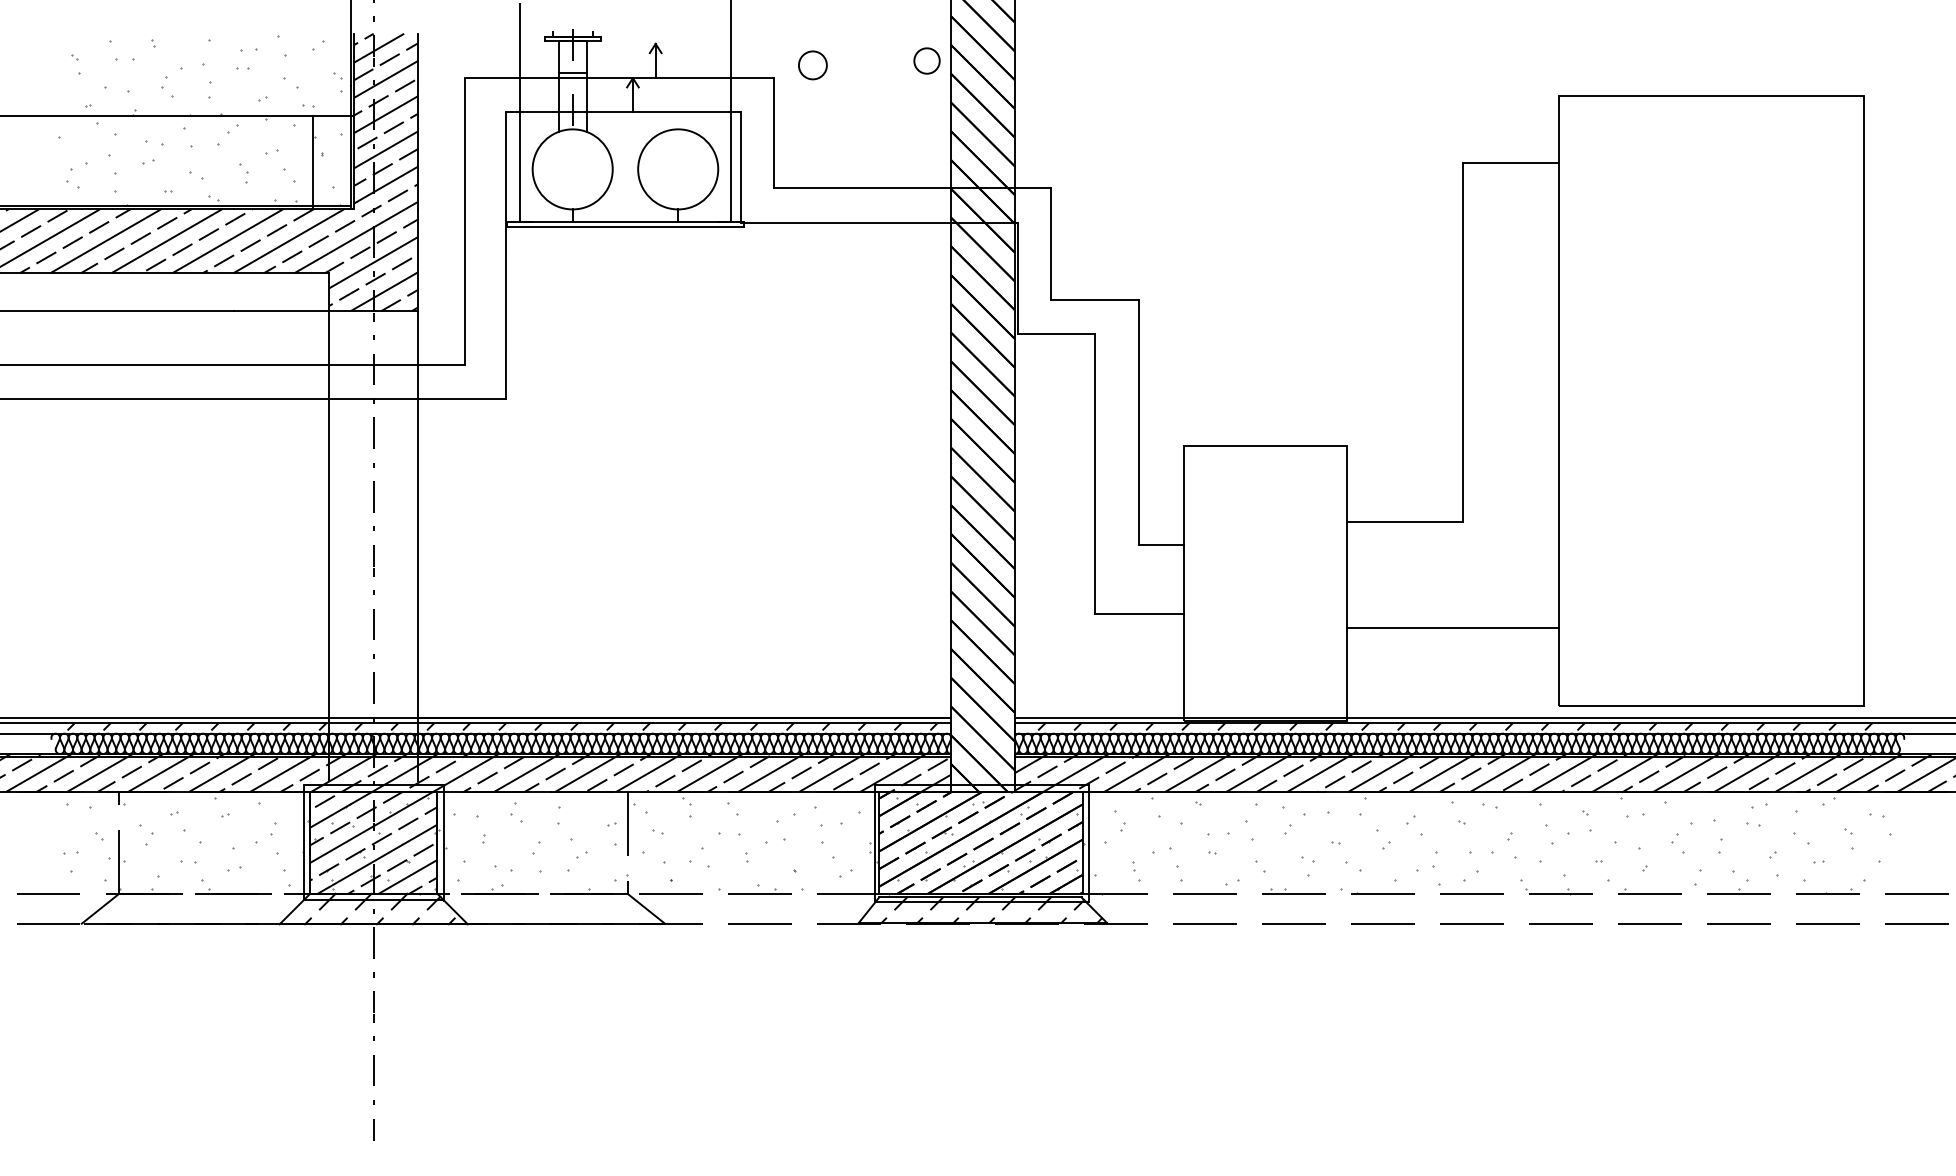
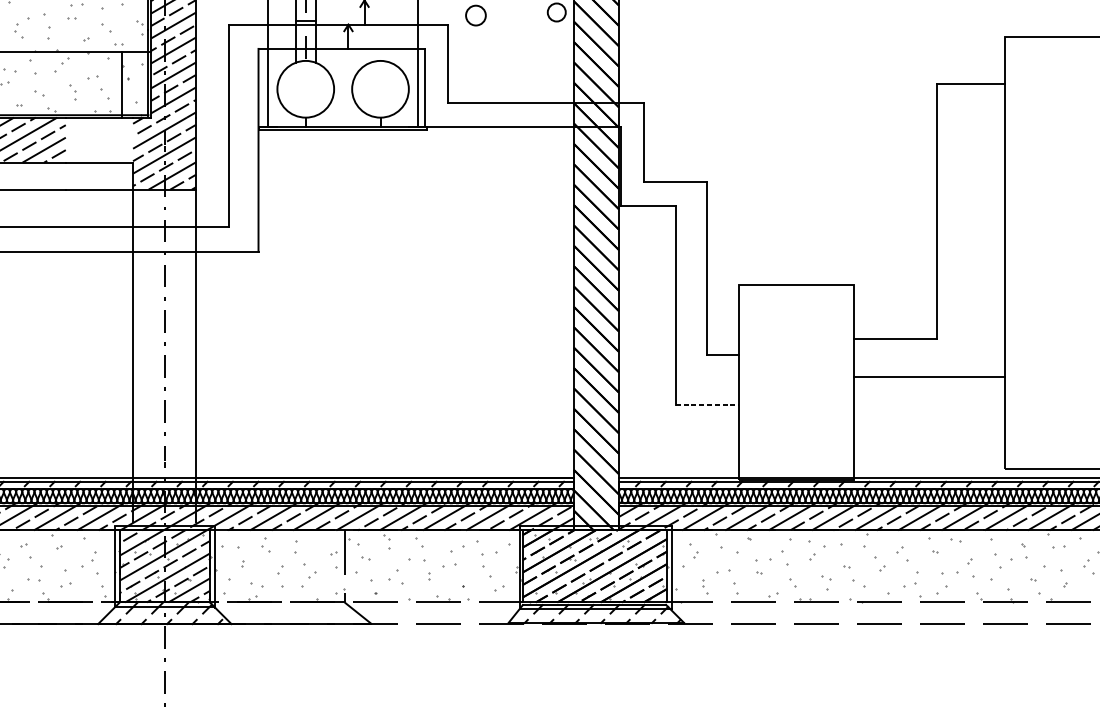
hatch: (280, 240) -> (98, 139), removed
line: (1139, 614) -> (707, 404), solid -> dashed
line: (1452, 627) -> (929, 376), moved

